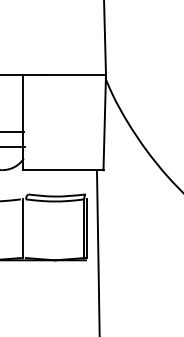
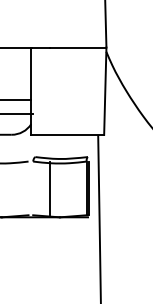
line: (23, 228) -> (50, 188), moved

